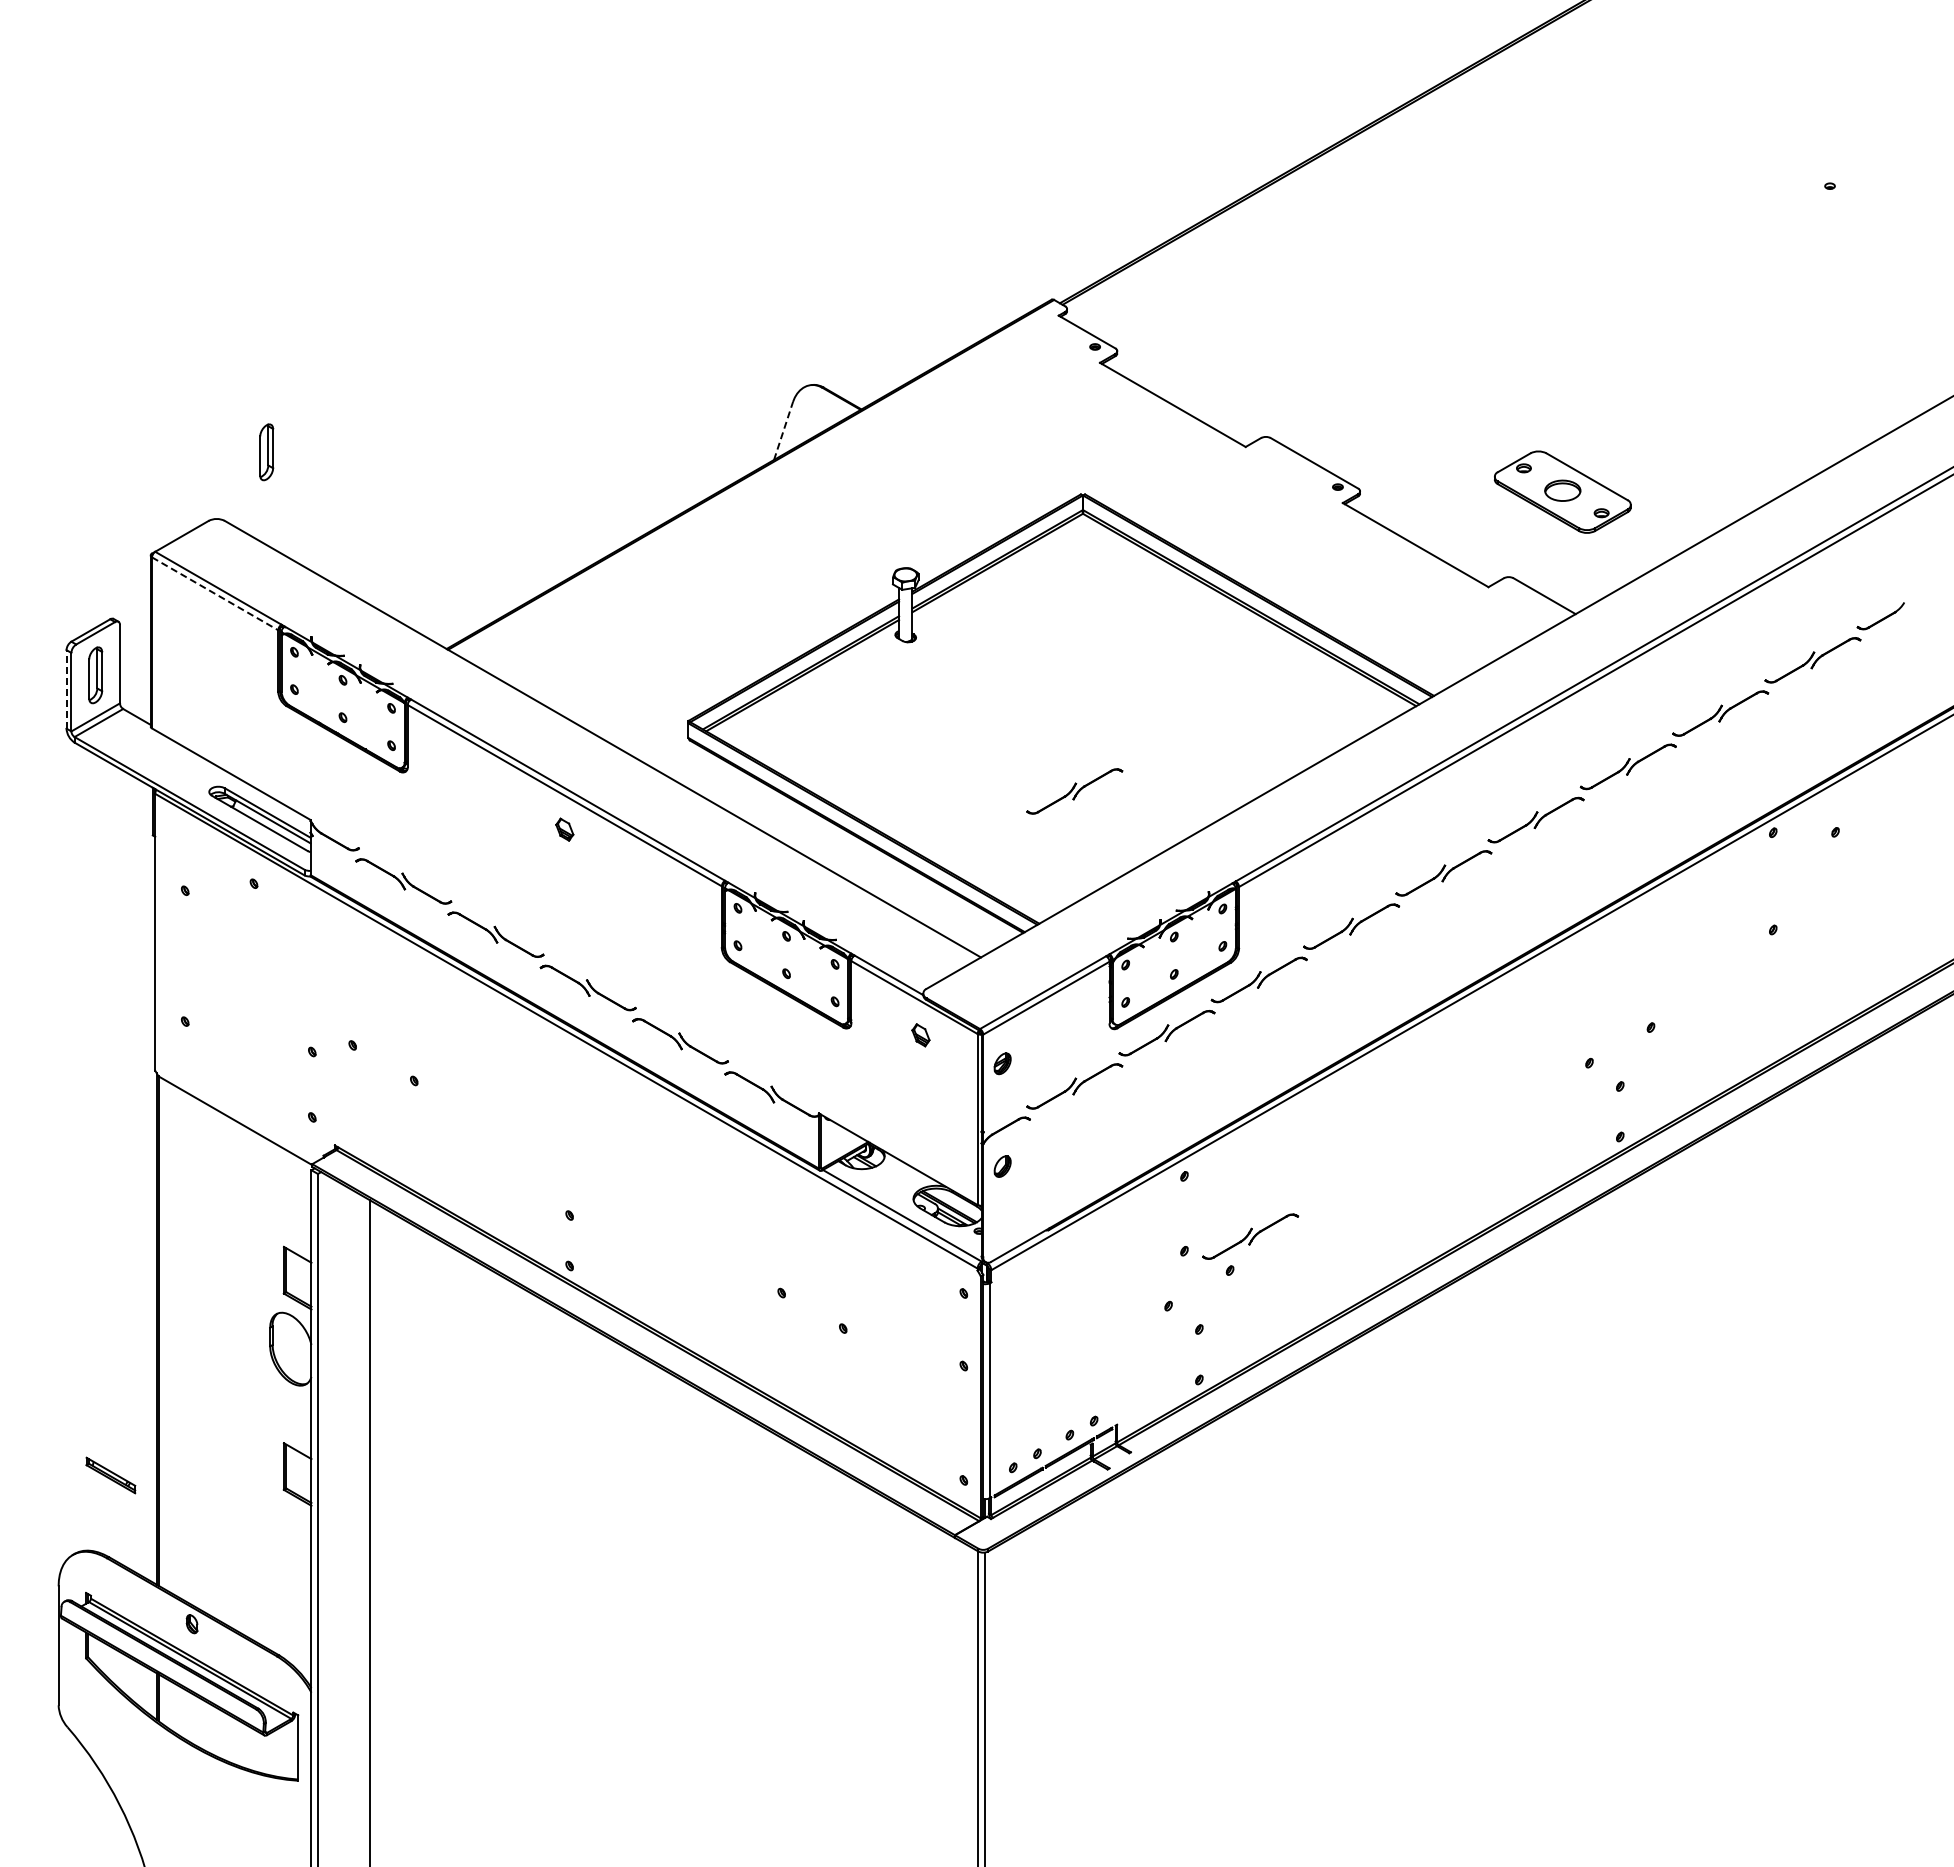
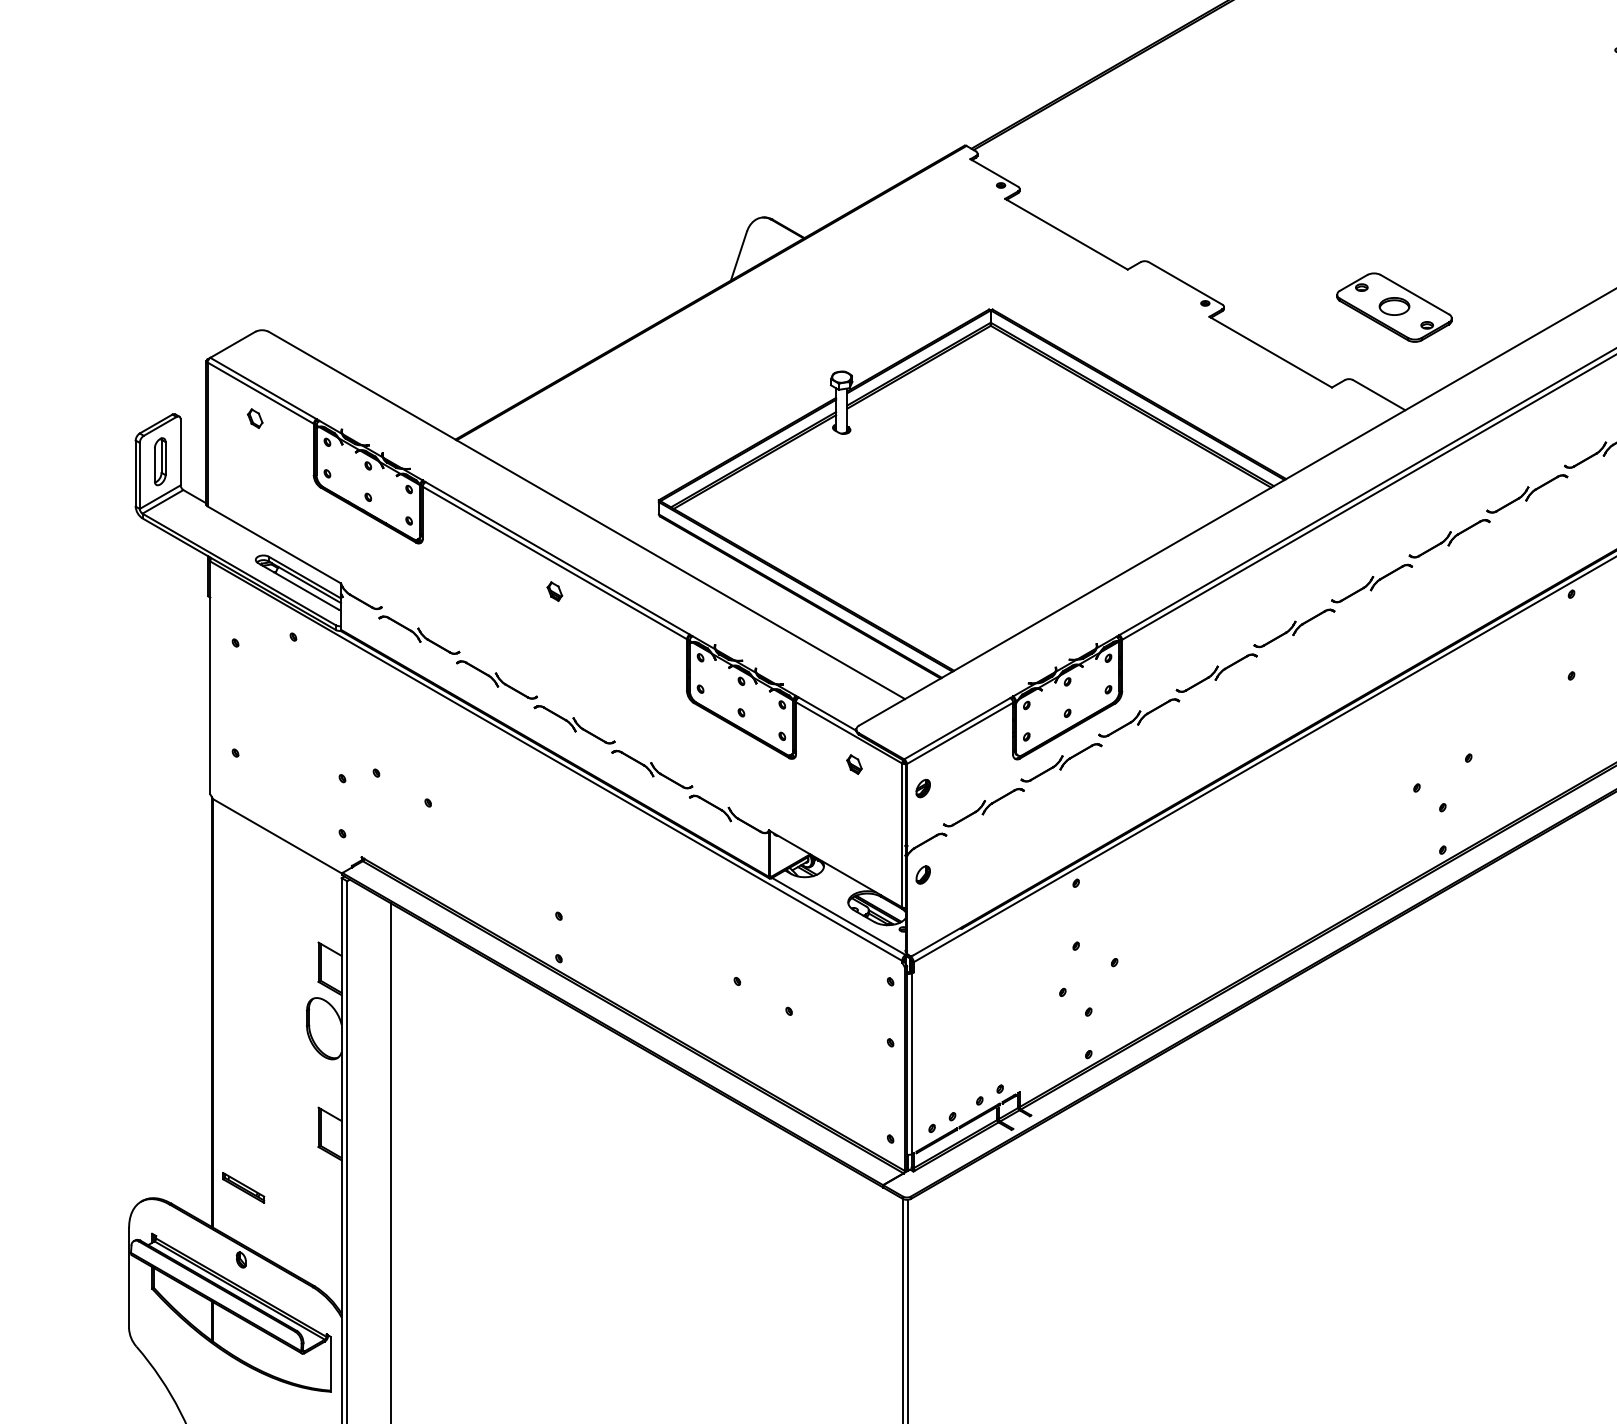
line: (783, 430) -> (738, 255), dashed -> solid
part: (266, 452) -> (303, 274), removed
line: (215, 593) -> (261, 392), dashed -> solid
part: (208, 624) -> (255, 418), added
line: (66, 688) -> (135, 472), dashed -> solid
part: (1074, 791) -> (983, 559), removed
part: (1250, 1236) -> (1131, 933), removed
part: (110, 1475) -> (243, 1187), moved

